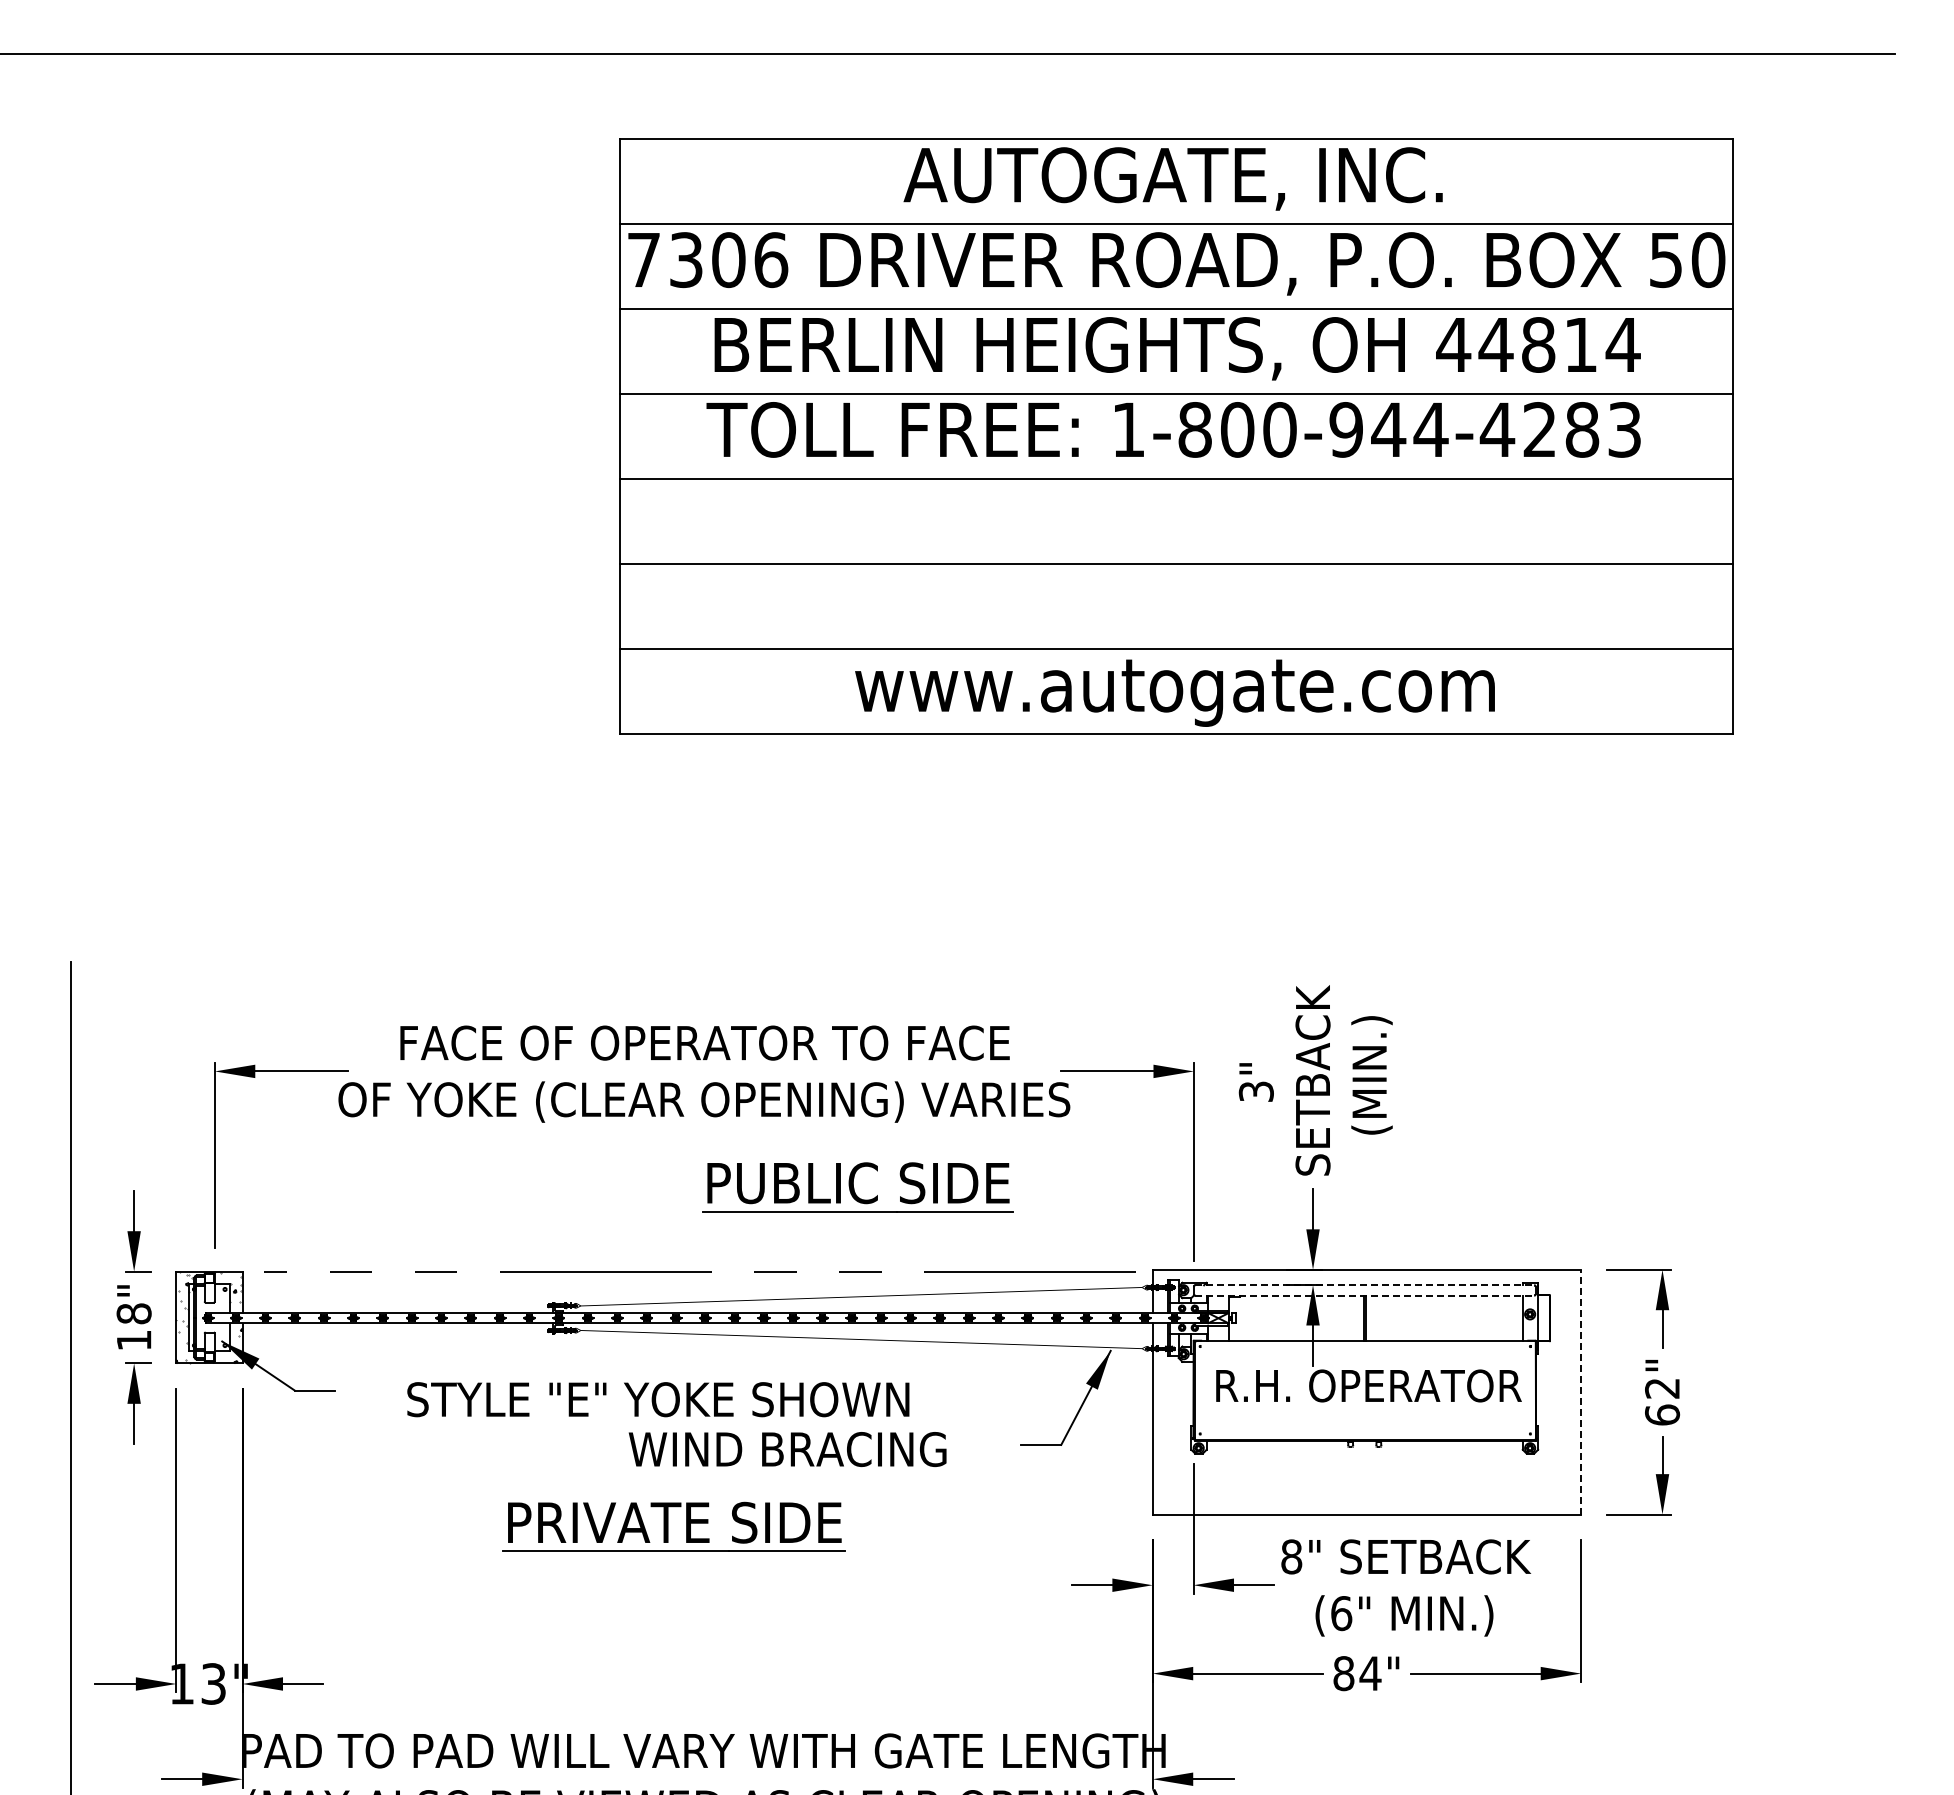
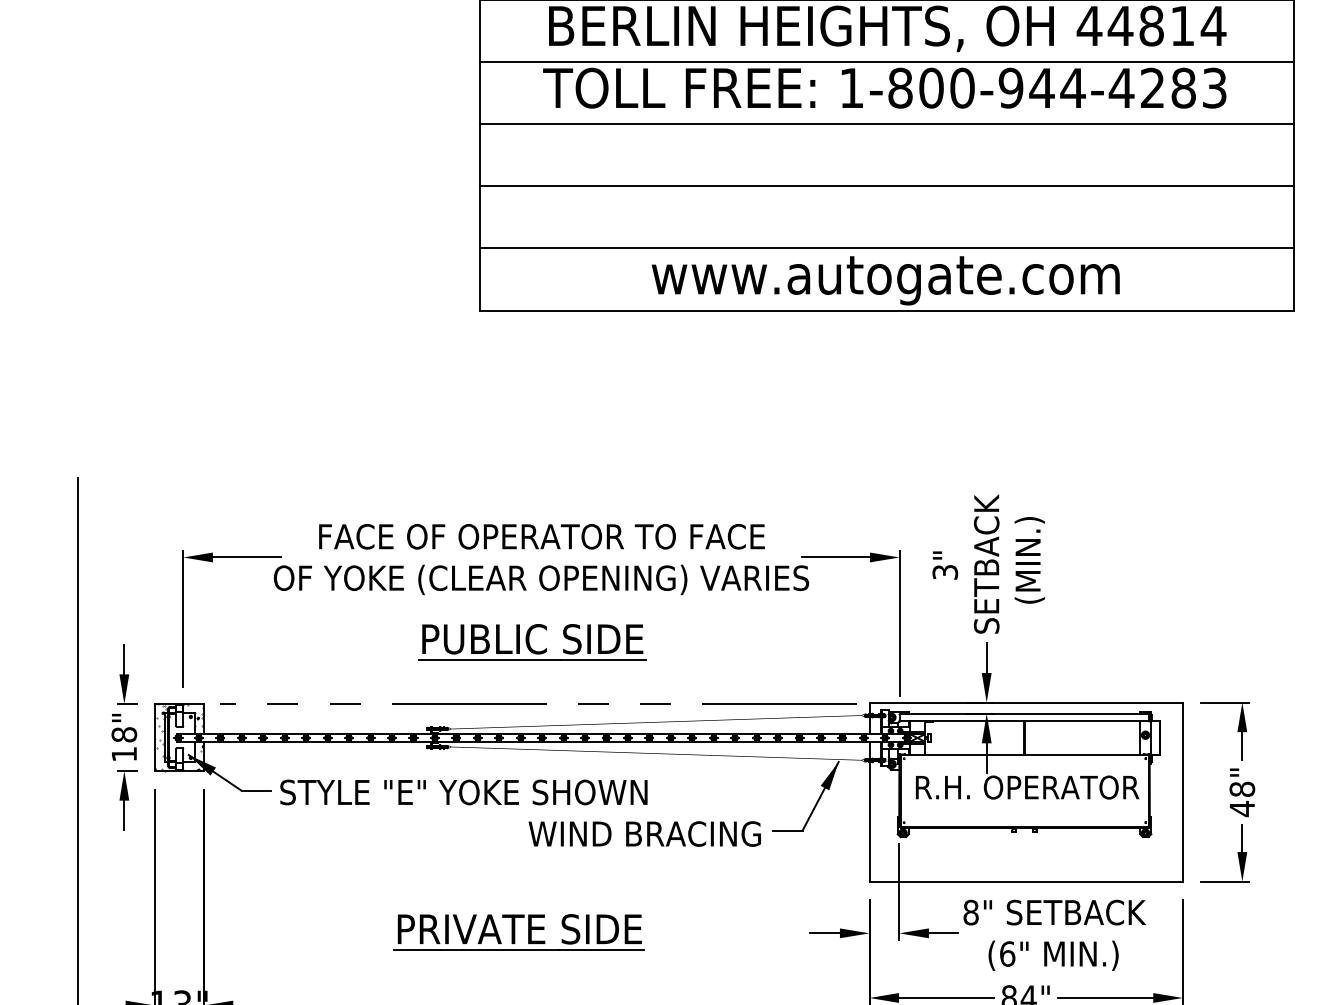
part: (857, 1187) -> (532, 642), moved
line: (1364, 1285) -> (1024, 714), dashed -> solid
line: (1364, 1295) -> (1024, 721), dashed -> solid
line: (1581, 1391) -> (1183, 791), dashed -> solid
text: (658, 1399) -> (464, 792), moved
text: (1662, 1402) -> (1242, 799), 62" -> 48"
text: (787, 1449) -> (644, 834), moved
part: (673, 1526) -> (518, 932), moved

